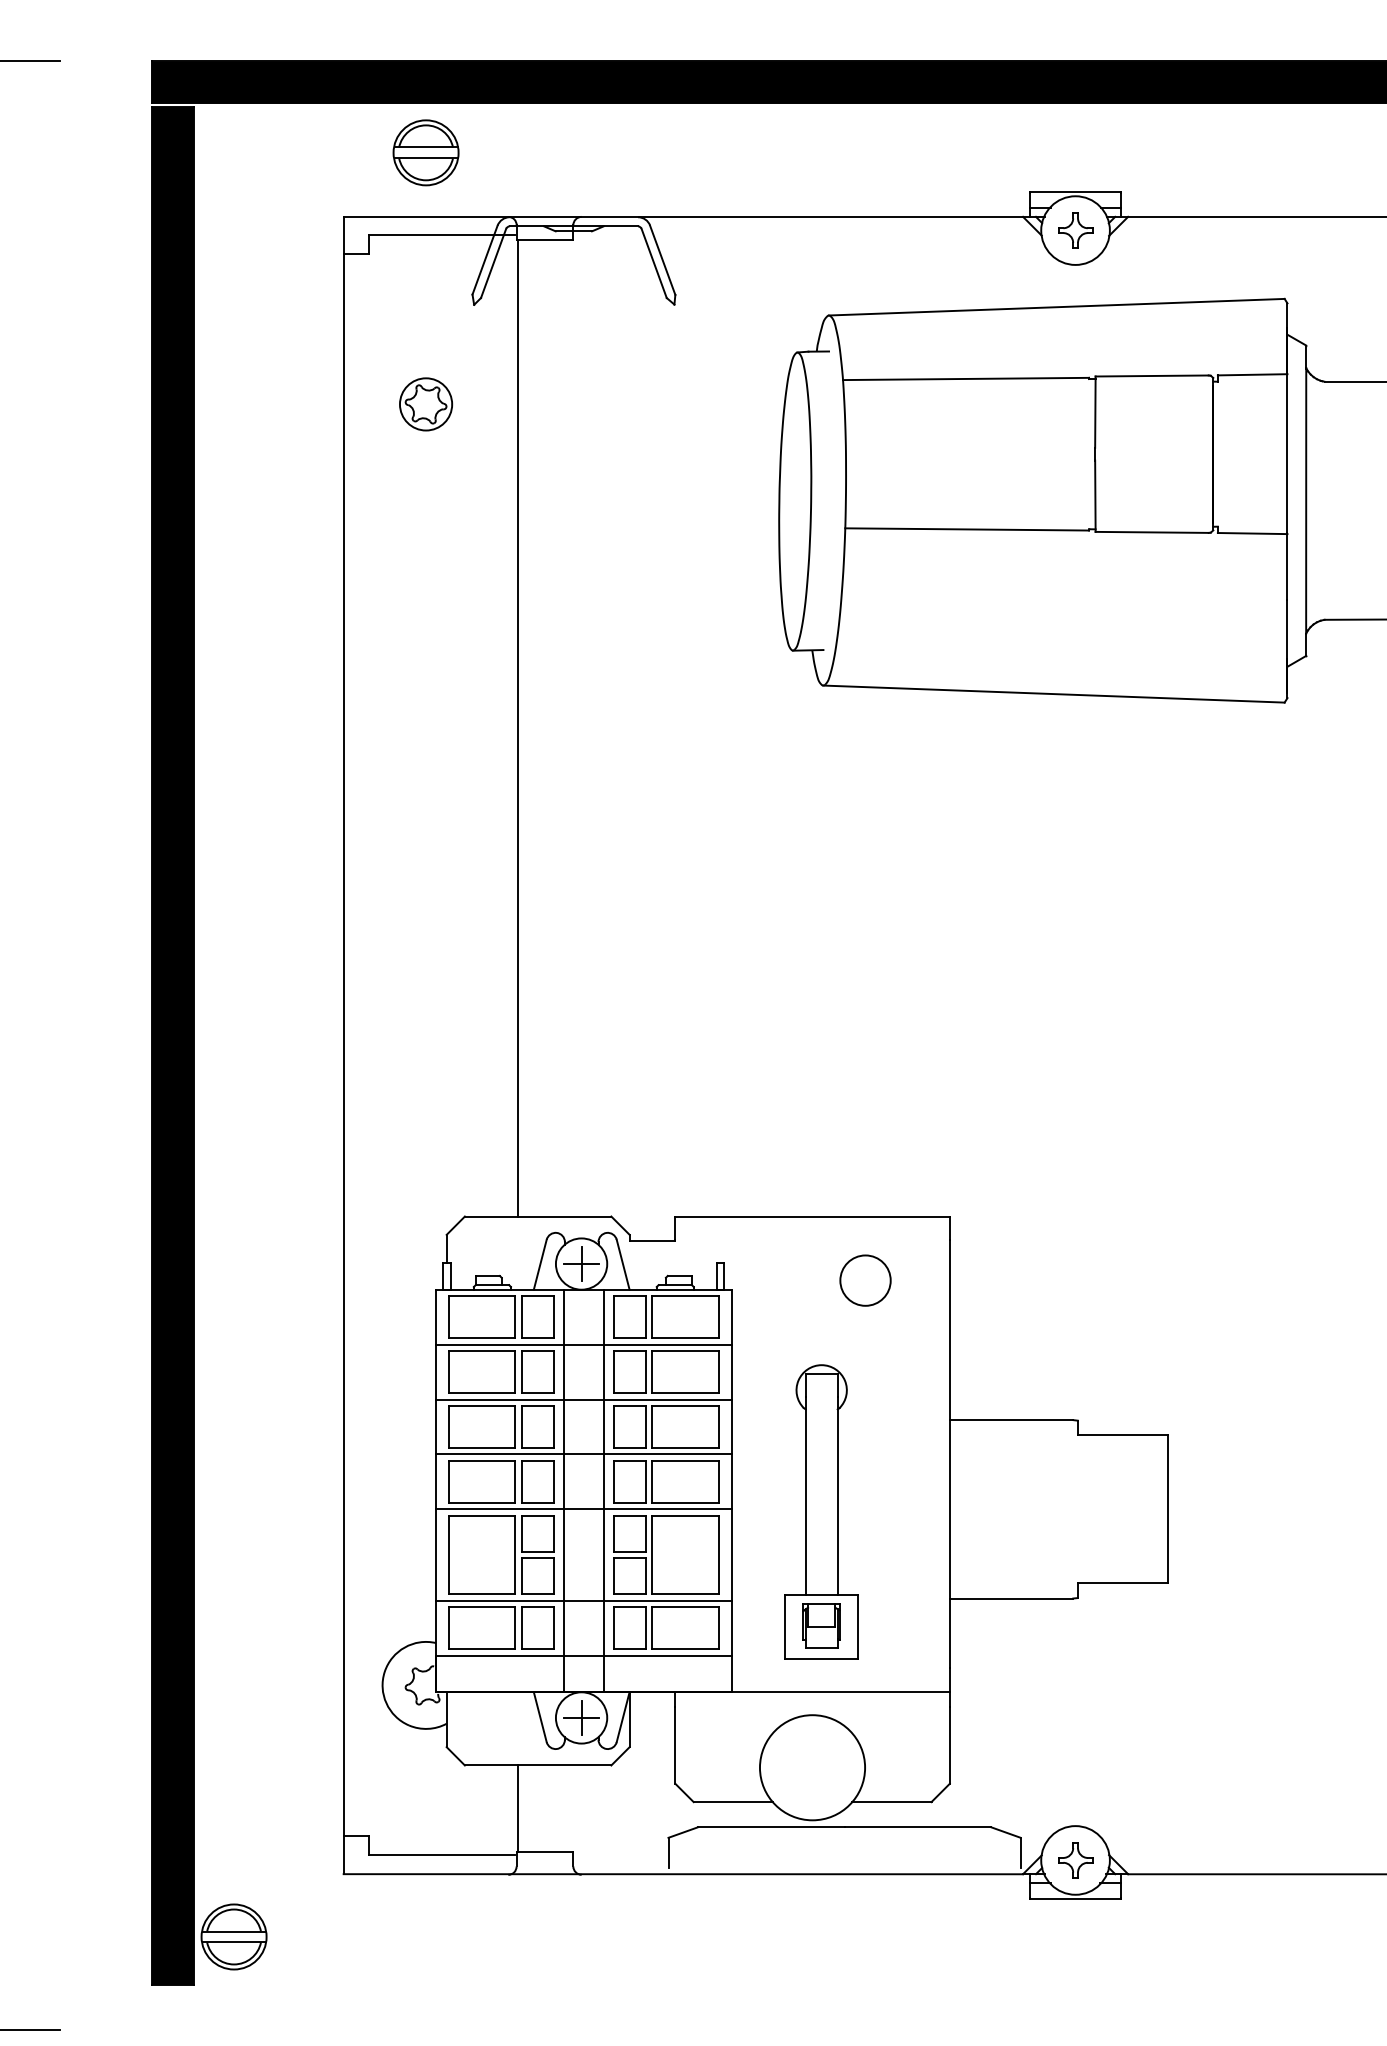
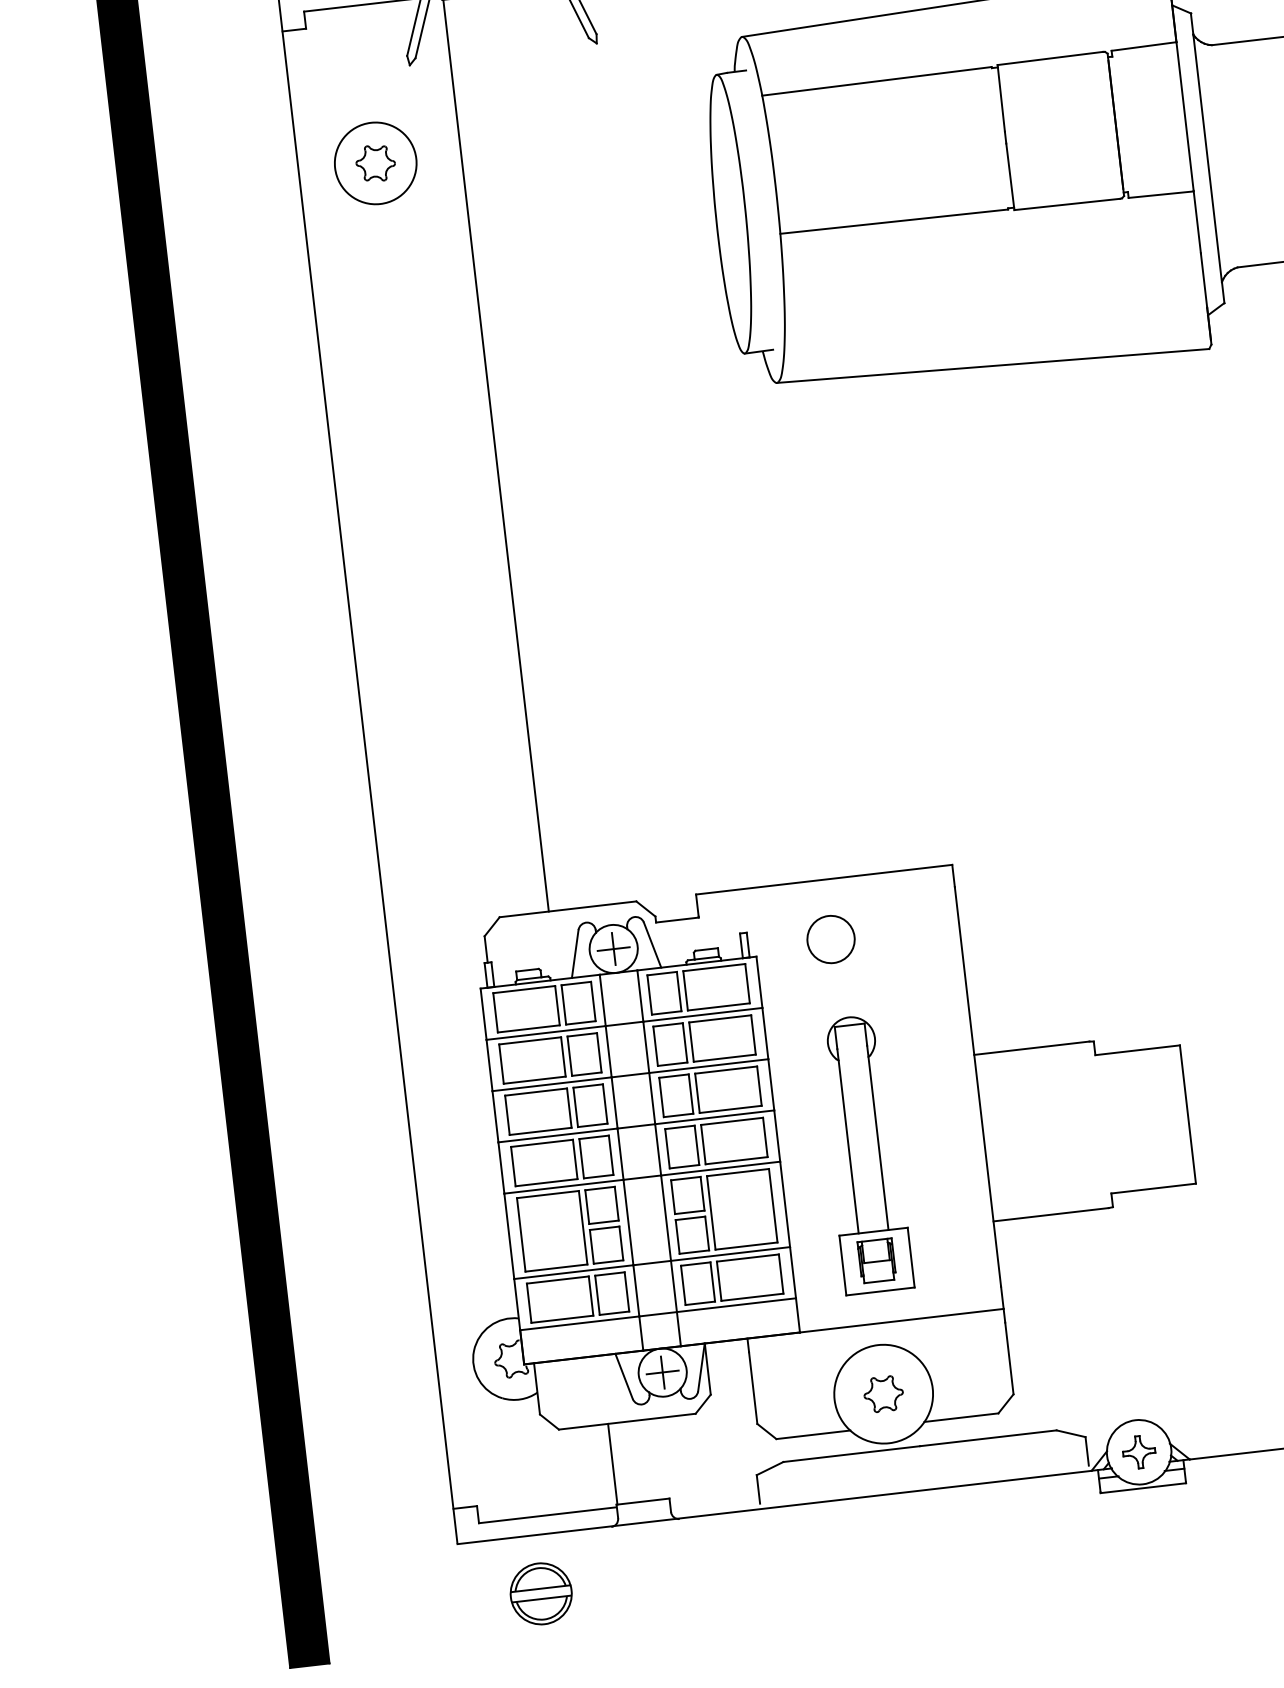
circle: (425, 403) -> (375, 162), size x1.67
circle: (865, 1280) -> (831, 939), moved
part: (812, 1767) -> (883, 1393), added
part: (233, 1936) -> (540, 1593), moved

